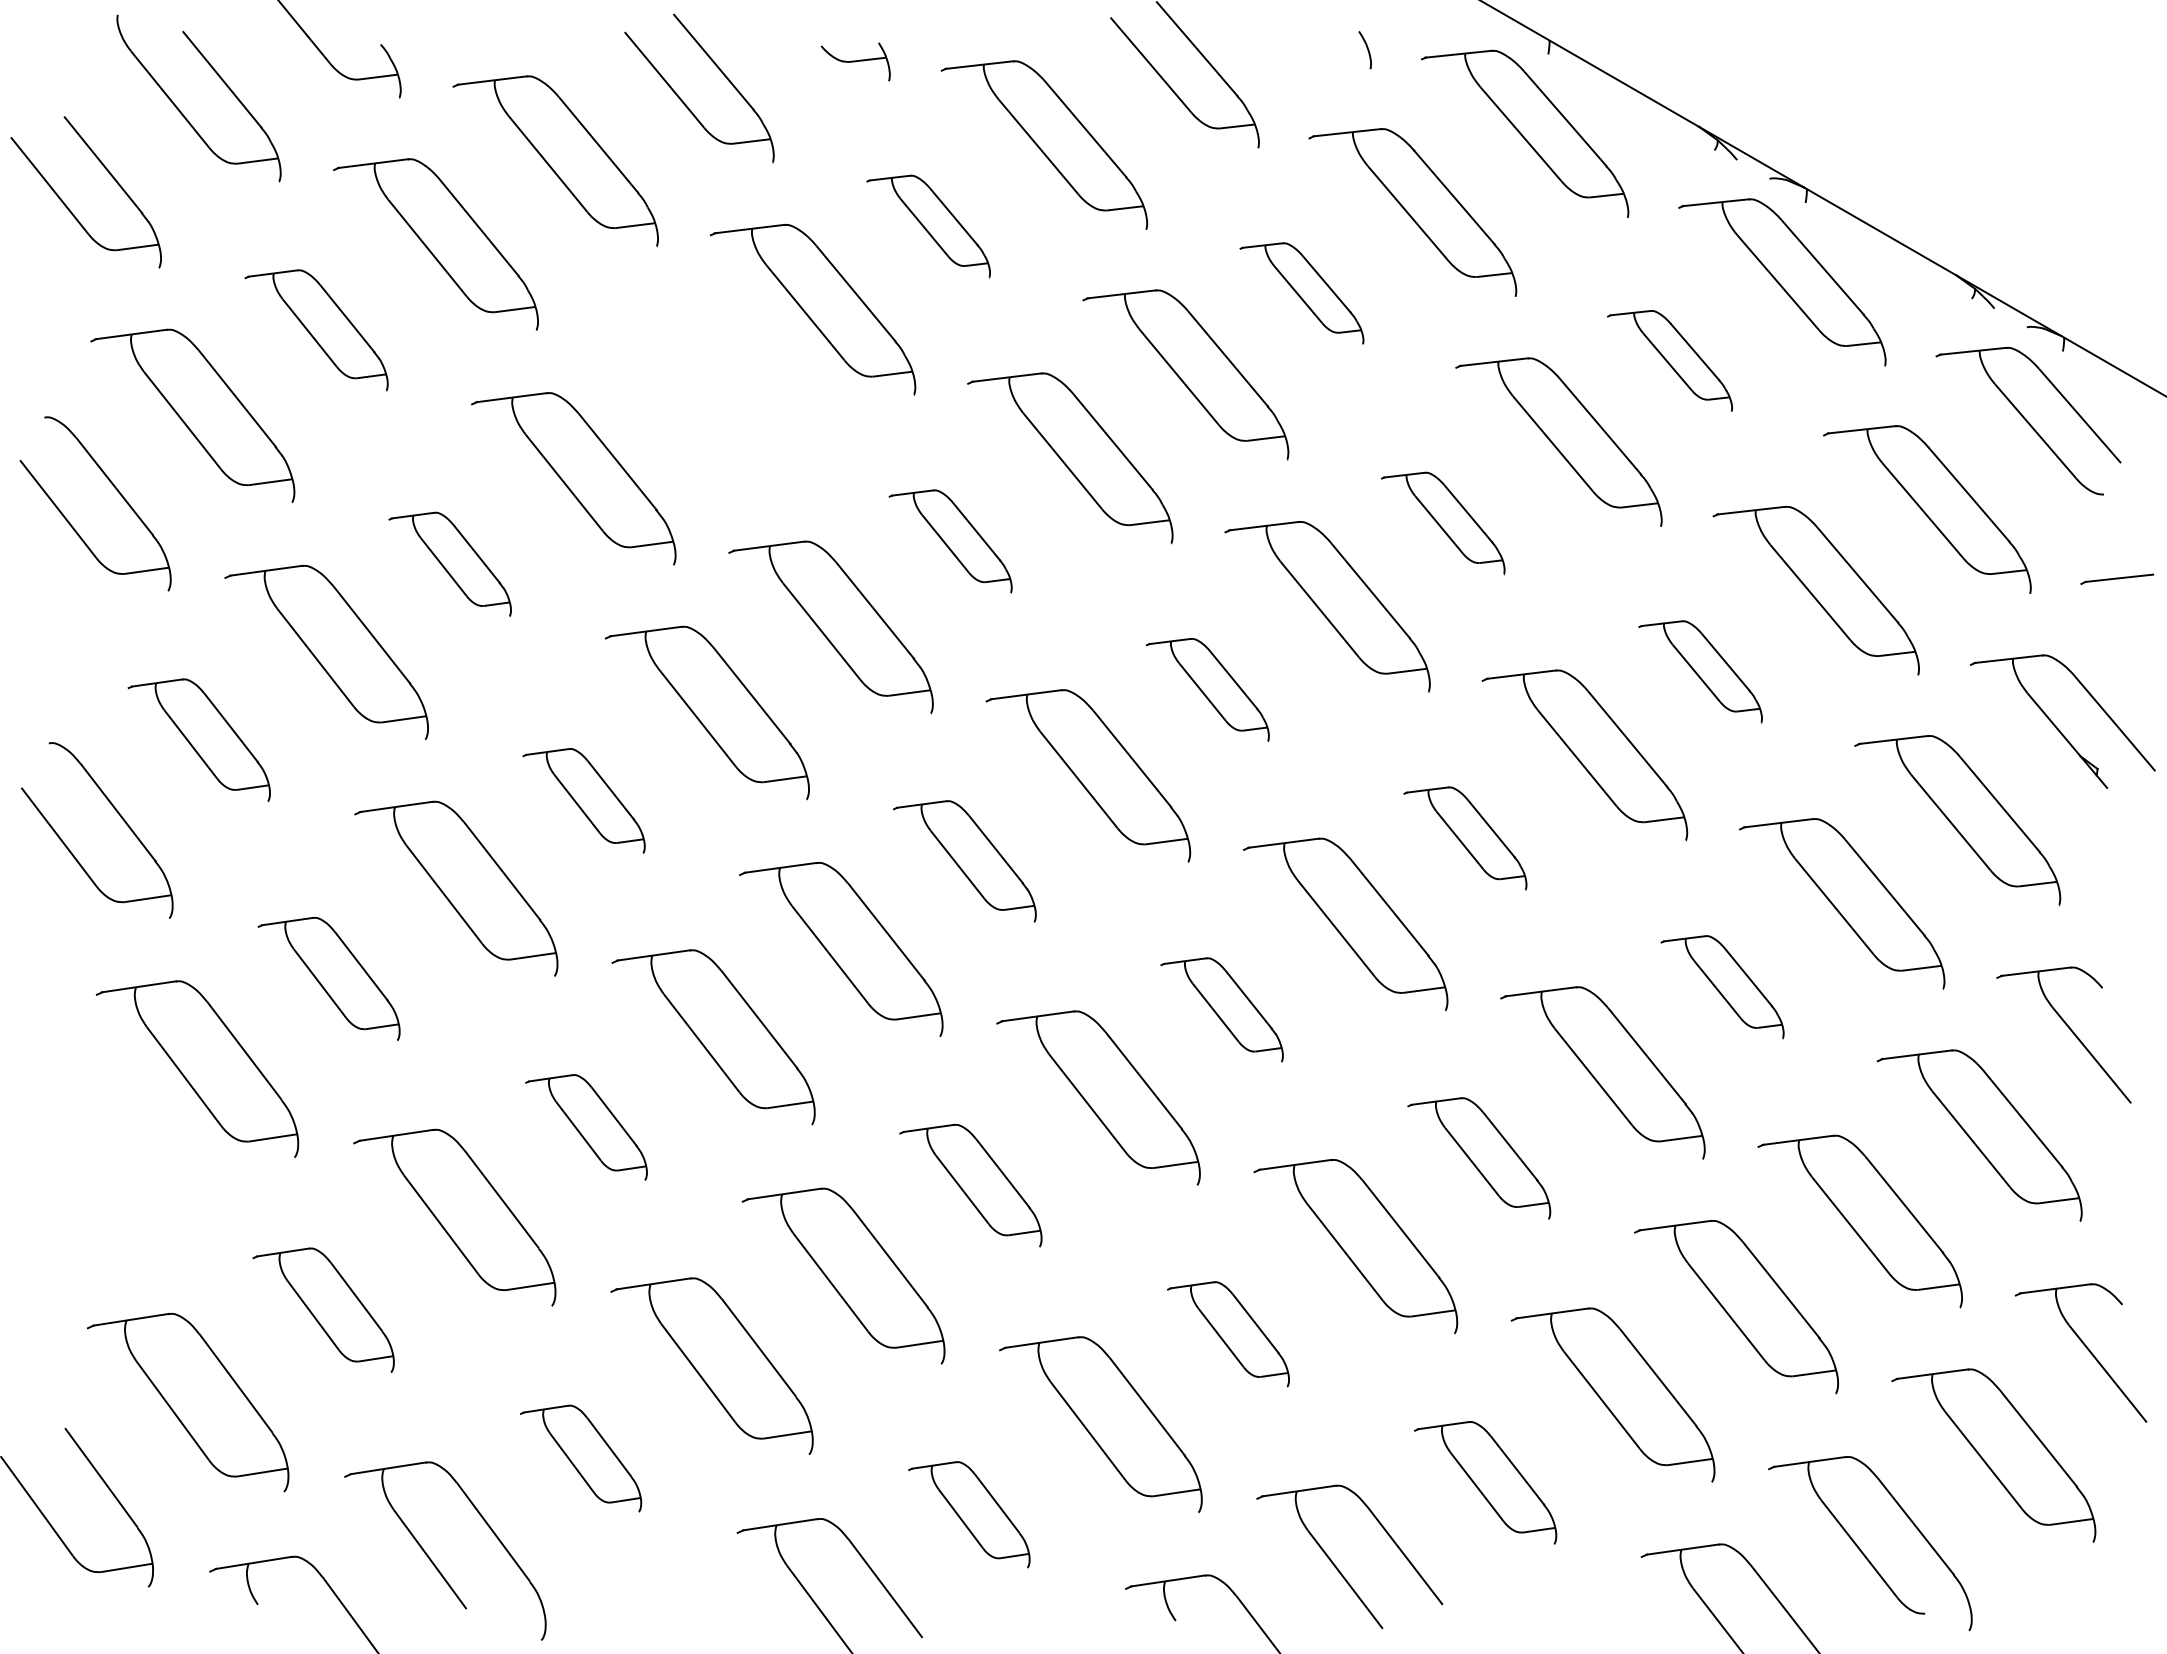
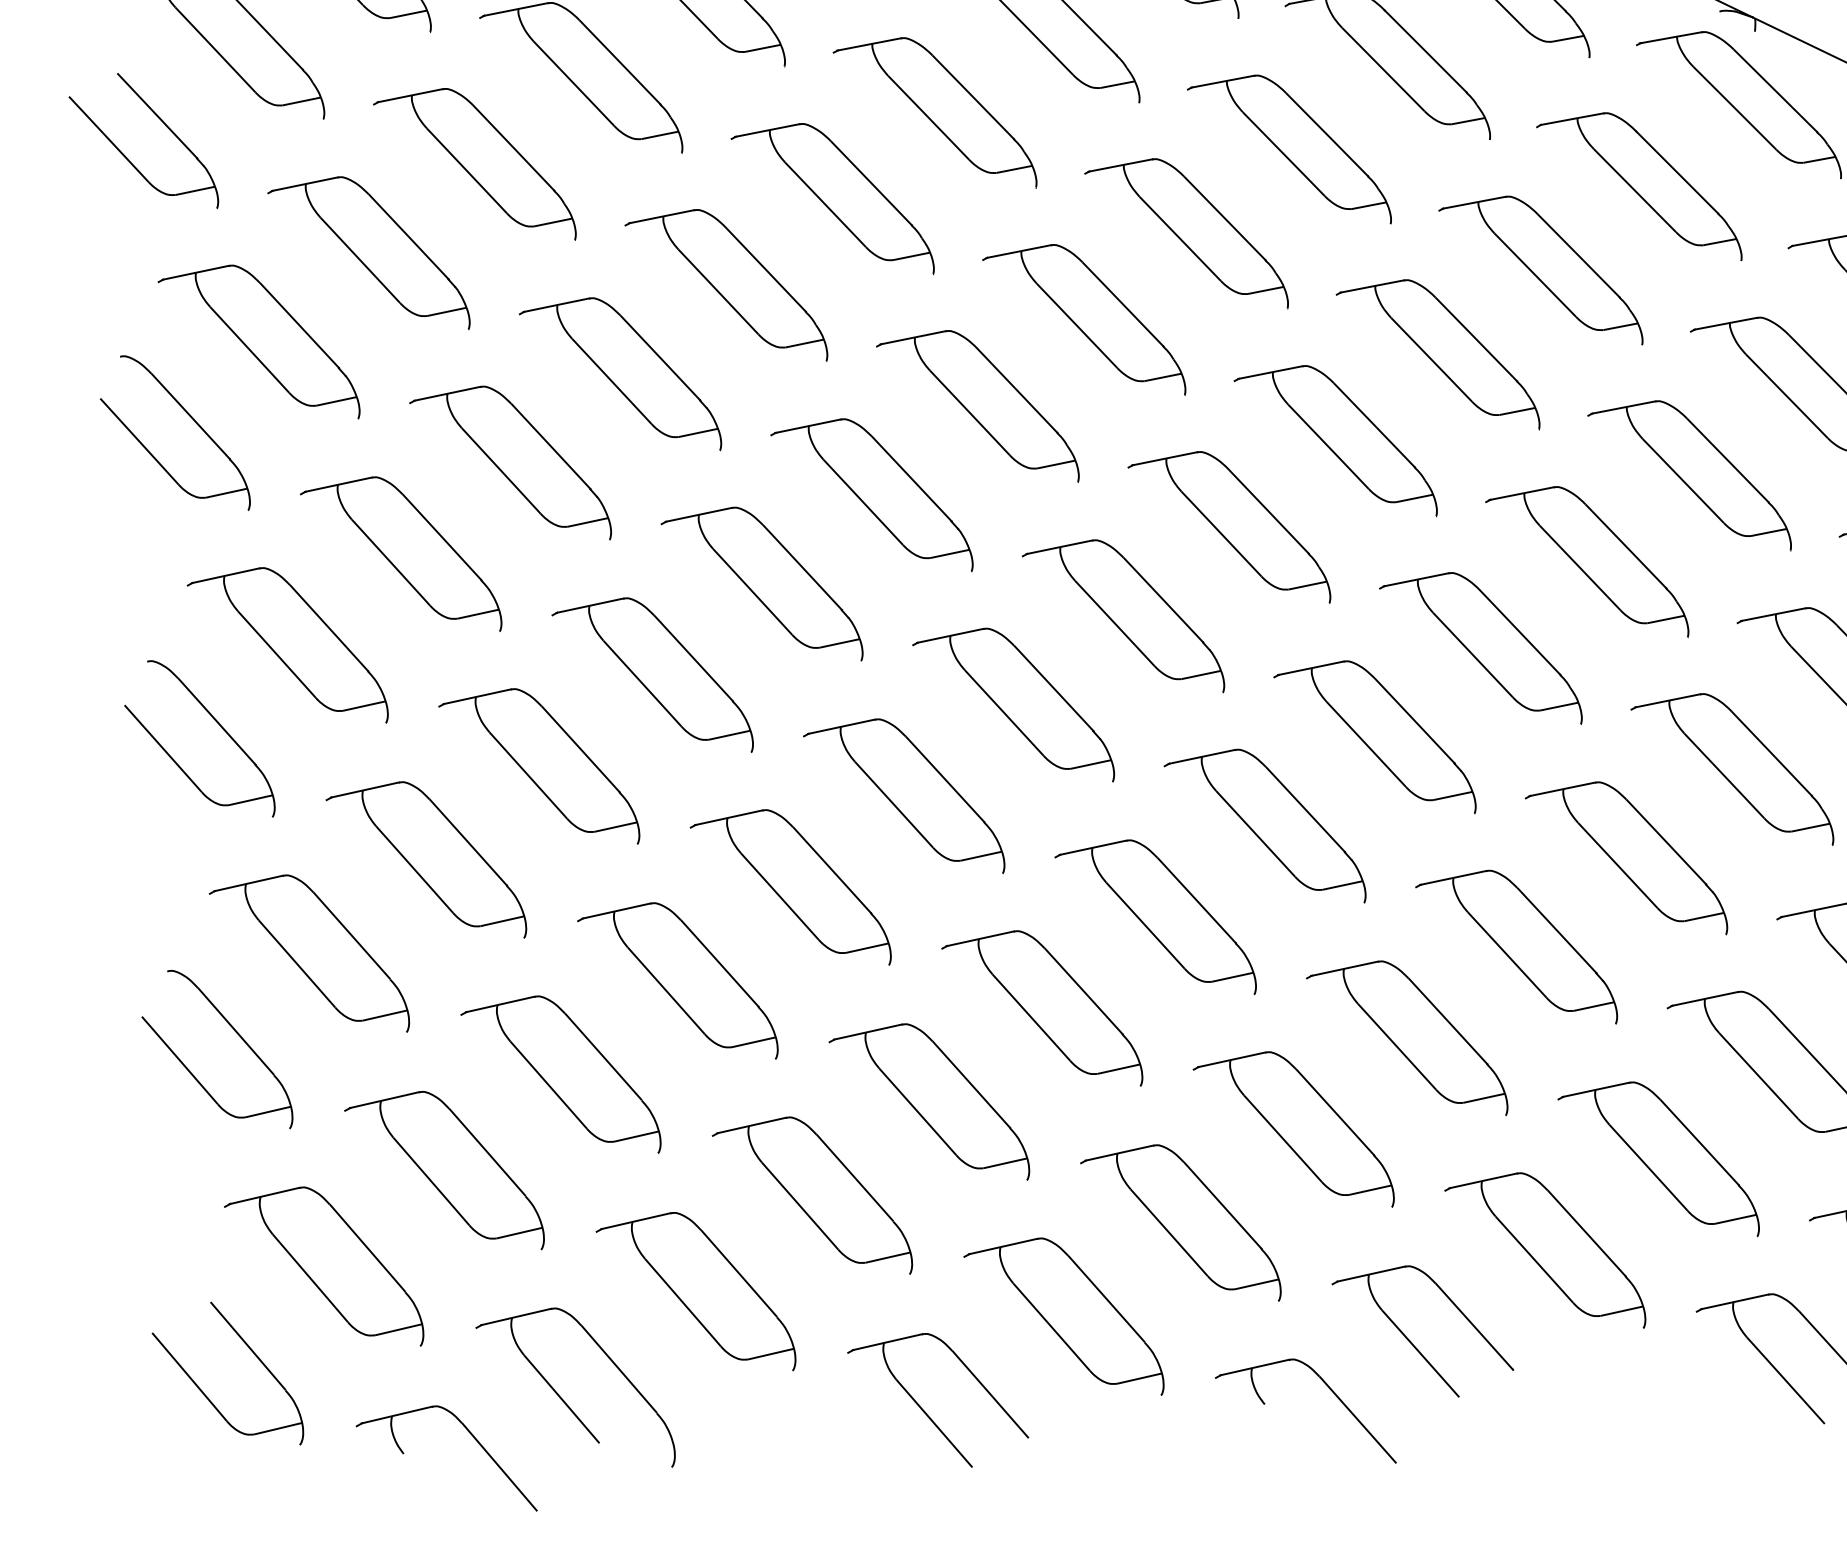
part: (928, 226) -> (934, 115), size x1.67
part: (1301, 293) -> (1289, 151), size x1.67
part: (316, 330) -> (368, 256), size x1.43
part: (1669, 360) -> (1638, 188), size x1.67
part: (693, 392) -> (726, 287), added
part: (1442, 523) -> (1437, 357), size x1.67
part: (950, 541) -> (977, 409), size x1.67
part: (449, 564) -> (509, 465), size x1.67
part: (1700, 671) -> (1689, 478), size x1.67
part: (1207, 689) -> (1228, 529), size x1.67
part: (199, 740) -> (288, 648), size x1.43
part: (583, 800) -> (652, 677), size x1.67
part: (1465, 838) -> (1481, 651), size x1.67
part: (964, 861) -> (1013, 707), size x1.43
part: (328, 978) -> (425, 862), size x1.43
part: (1722, 987) -> (1732, 772), size x1.67
part: (1221, 1009) -> (1264, 828), size x1.67
part: (586, 1127) -> (677, 983), size x1.67
part: (113, 1144) -> (236, 1032), added
part: (1478, 1158) -> (1515, 949), size x1.43
part: (970, 1185) -> (1041, 1010), size x1.43
part: (323, 1310) -> (444, 1173), size x1.43
part: (1228, 1334) -> (1293, 1132), size x1.67
part: (580, 1458) -> (695, 1294), size x1.67
part: (1485, 1482) -> (1545, 1252), size x1.43
part: (968, 1514) -> (1063, 1319), size x1.67

